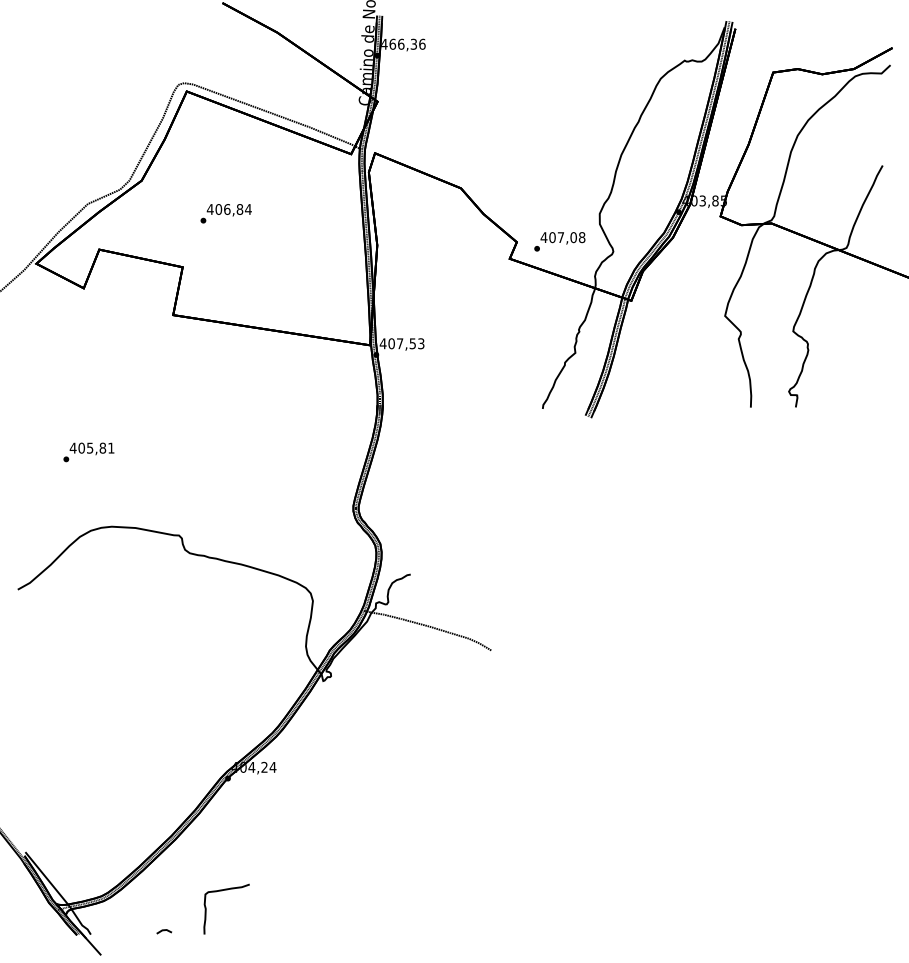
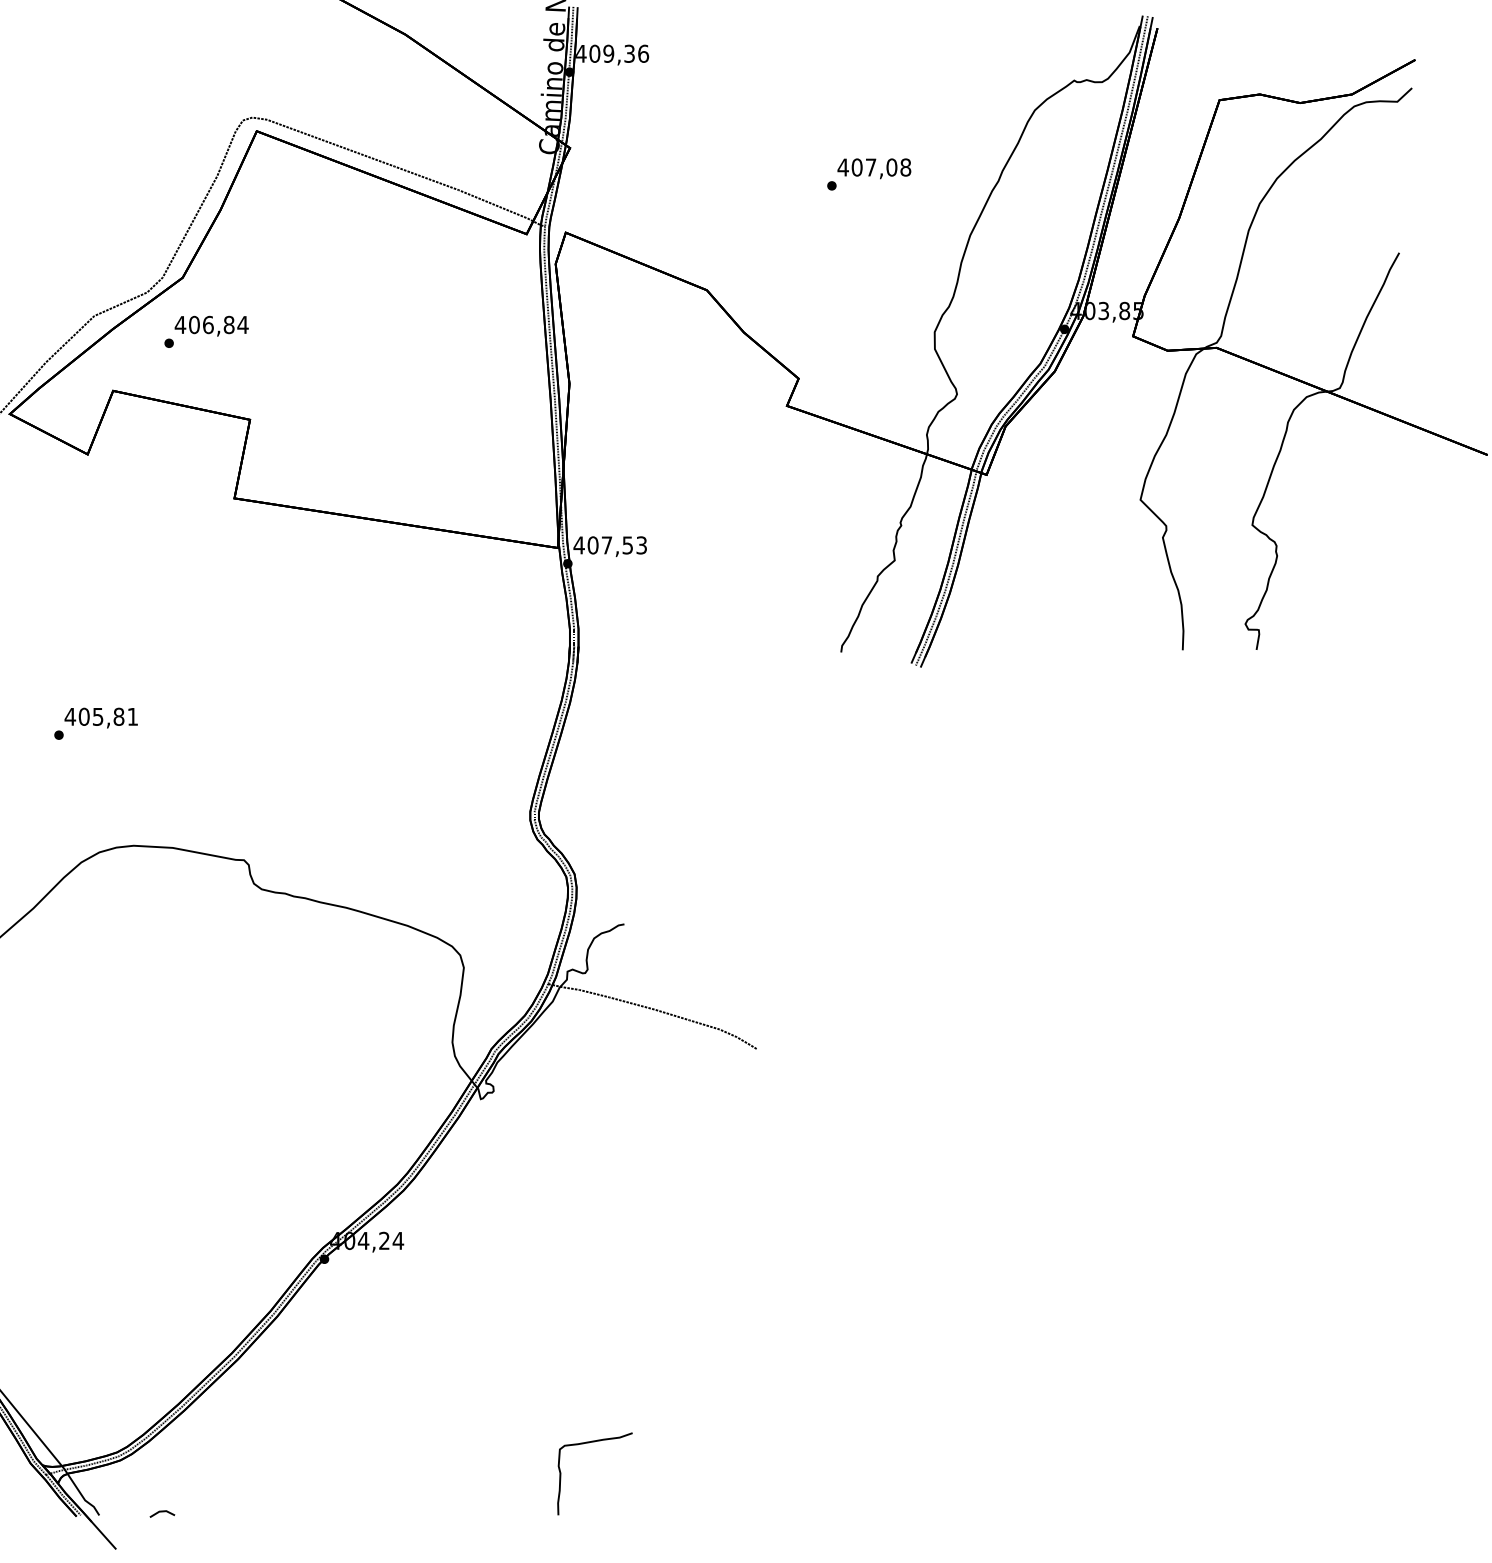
text: (396, 43) -> (601, 52), 466,36 -> 409,36
text: (225, 213) -> (205, 331), moved
text: (559, 241) -> (868, 173), moved
curve: (222, 891) -> (587, 1444), moved
line: (164, 931) -> (162, 1513), moved

